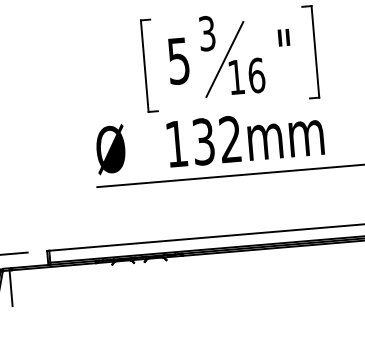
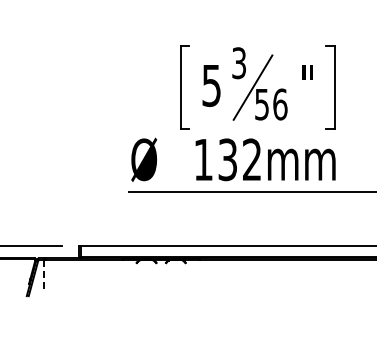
text: (235, 77) -> (261, 104), 16 -> 56
line: (11, 288) -> (44, 276), solid -> dashed

